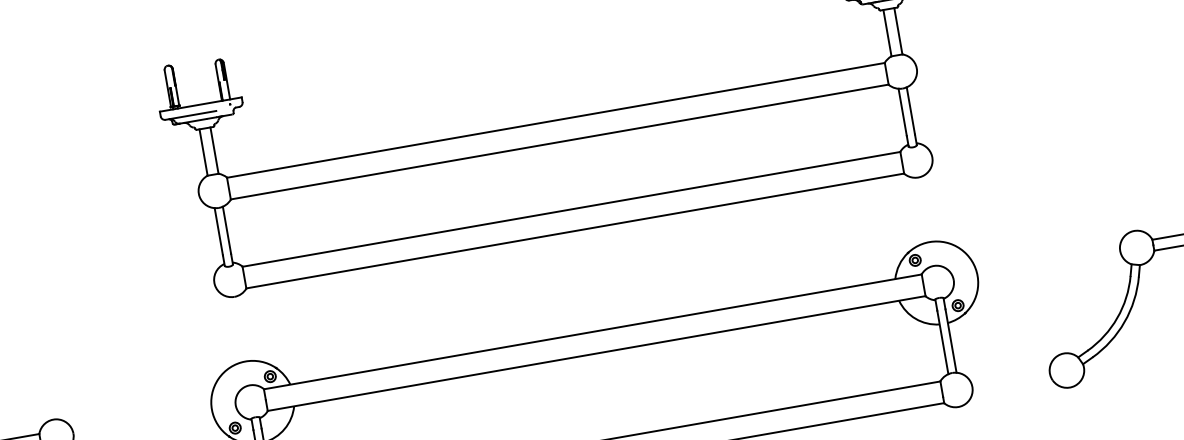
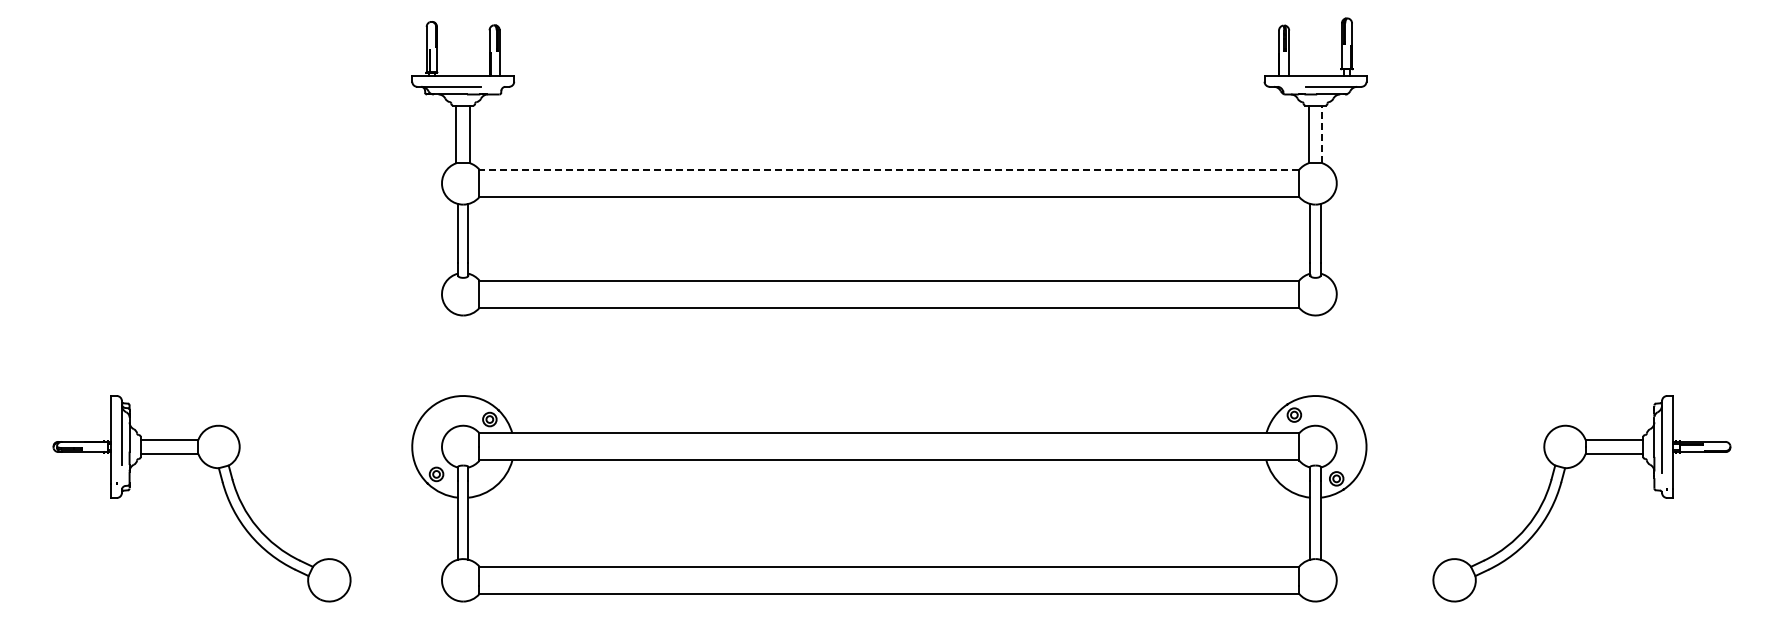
line: (898, 31) -> (1322, 134), solid -> dashed
line: (555, 120) -> (889, 169), solid -> dashed

